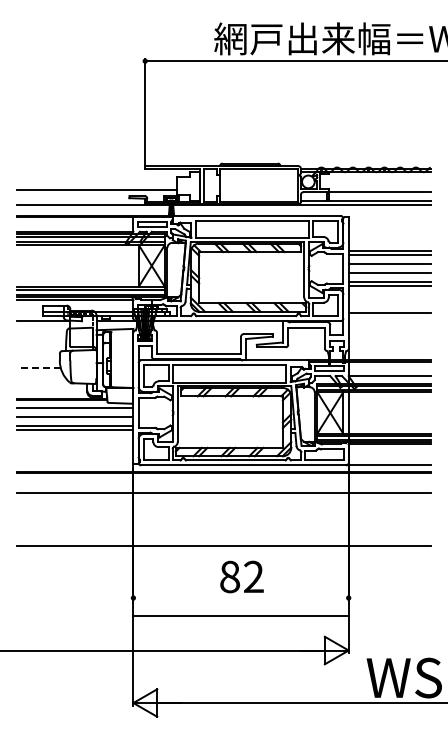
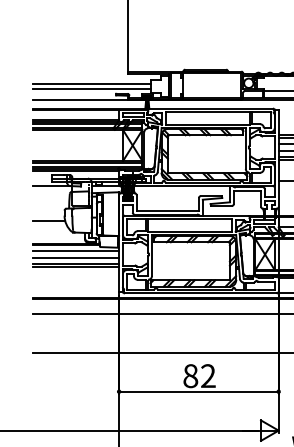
line: (96, 183) -> (91, 84), added
line: (39, 368) -> (49, 221), dashed -> solid
line: (240, 616) -> (198, 392), moved

